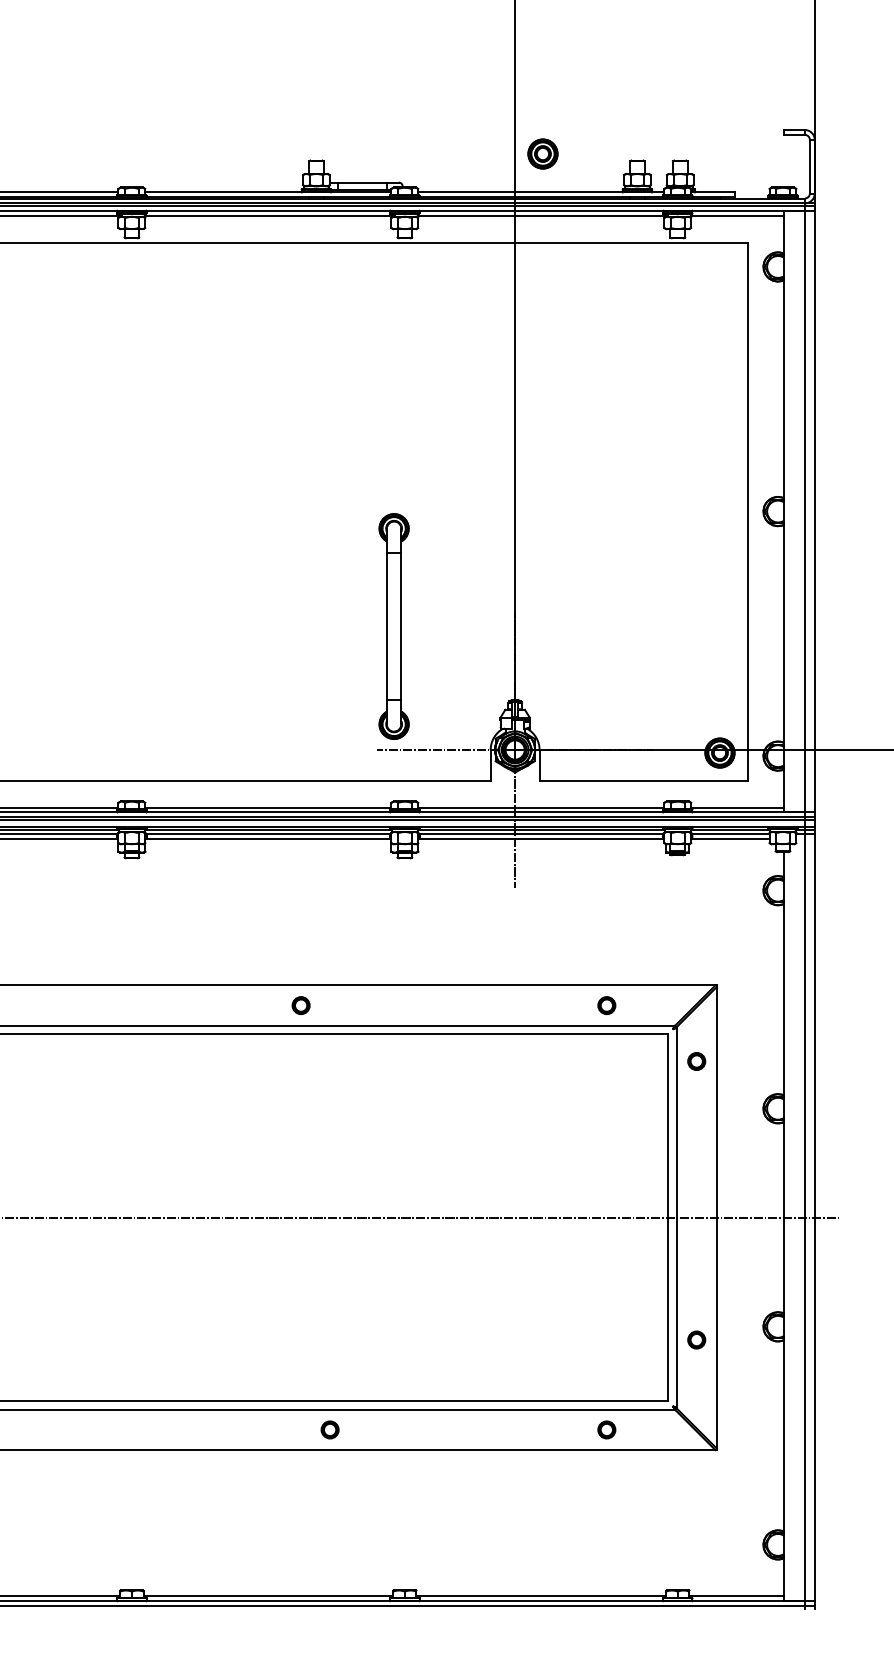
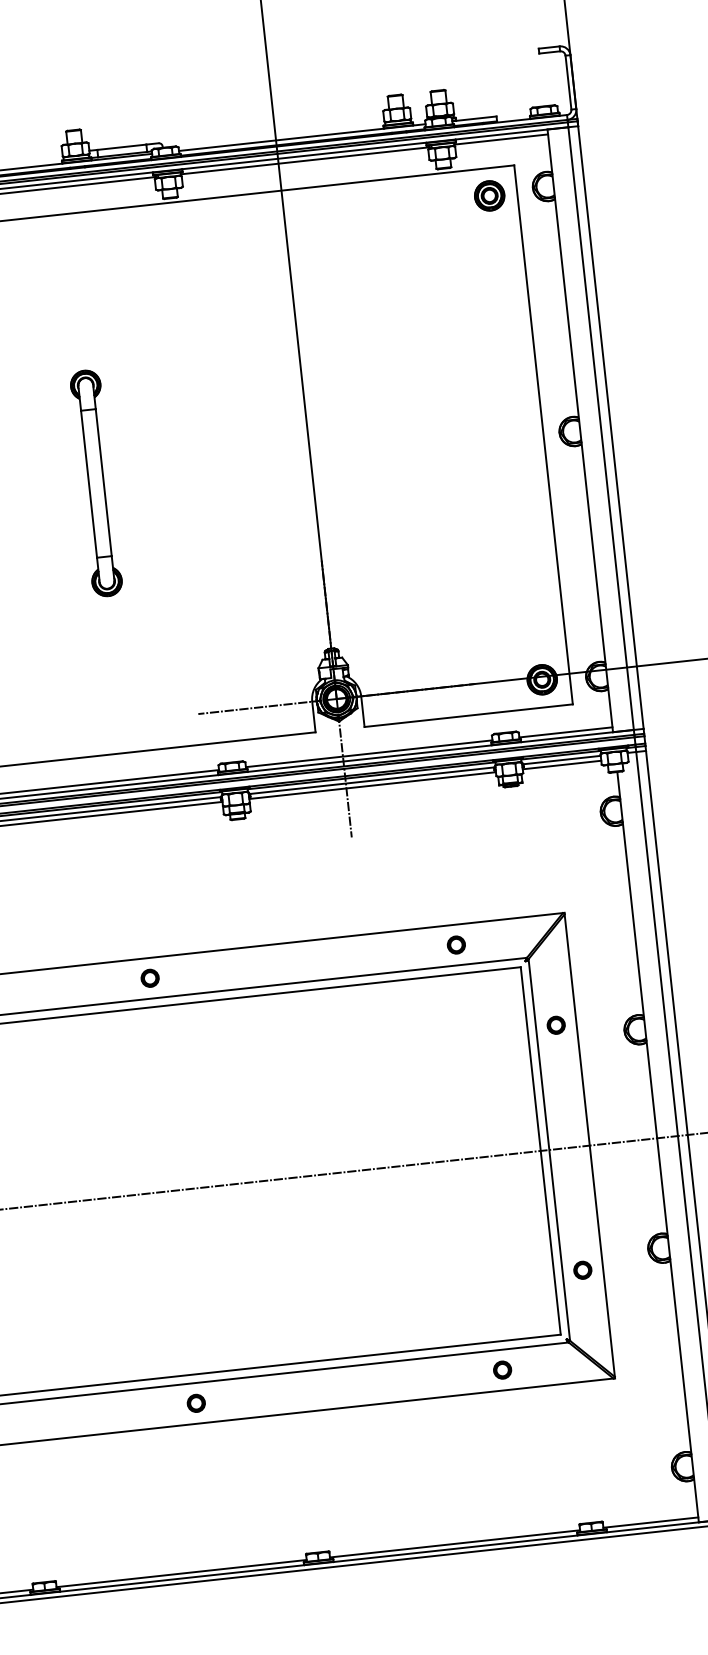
part: (542, 153) -> (489, 195), moved
part: (393, 626) -> (95, 483), moved
part: (696, 1061) -> (556, 1025), moved
part: (329, 1429) -> (195, 1403), moved

